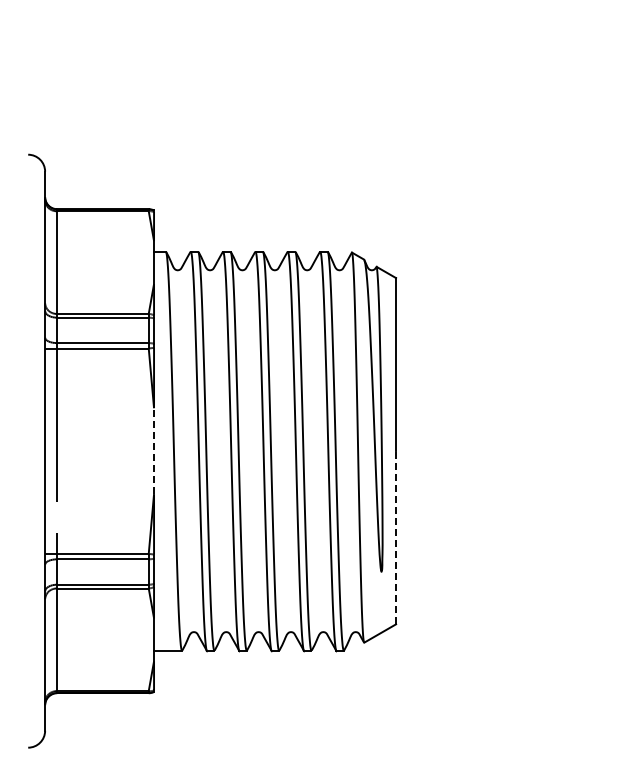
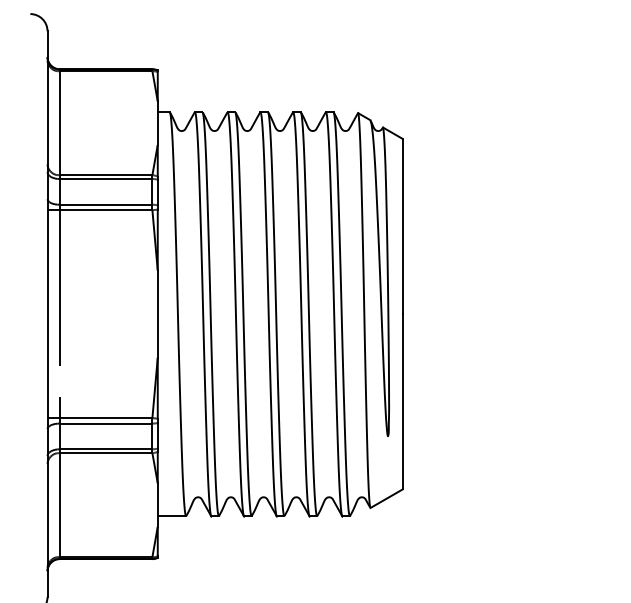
line: (154, 450) -> (158, 313), dashed -> solid
line: (396, 537) -> (403, 401), dashed -> solid

